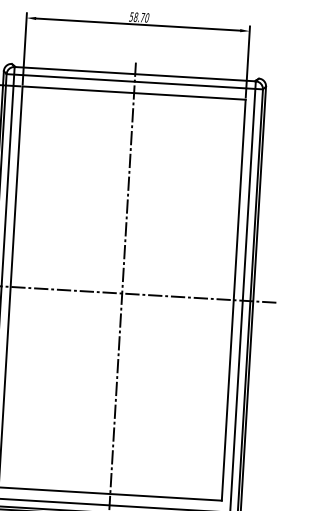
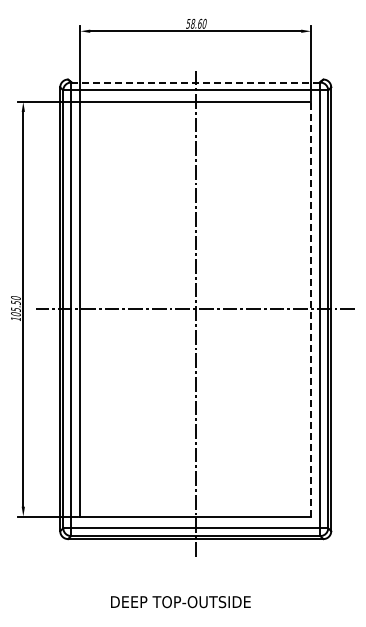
text: (143, 17) -> (200, 23), 58.70 -> 58.60
line: (135, 74) -> (195, 82), solid -> dashed
line: (234, 299) -> (311, 308), solid -> dashed

